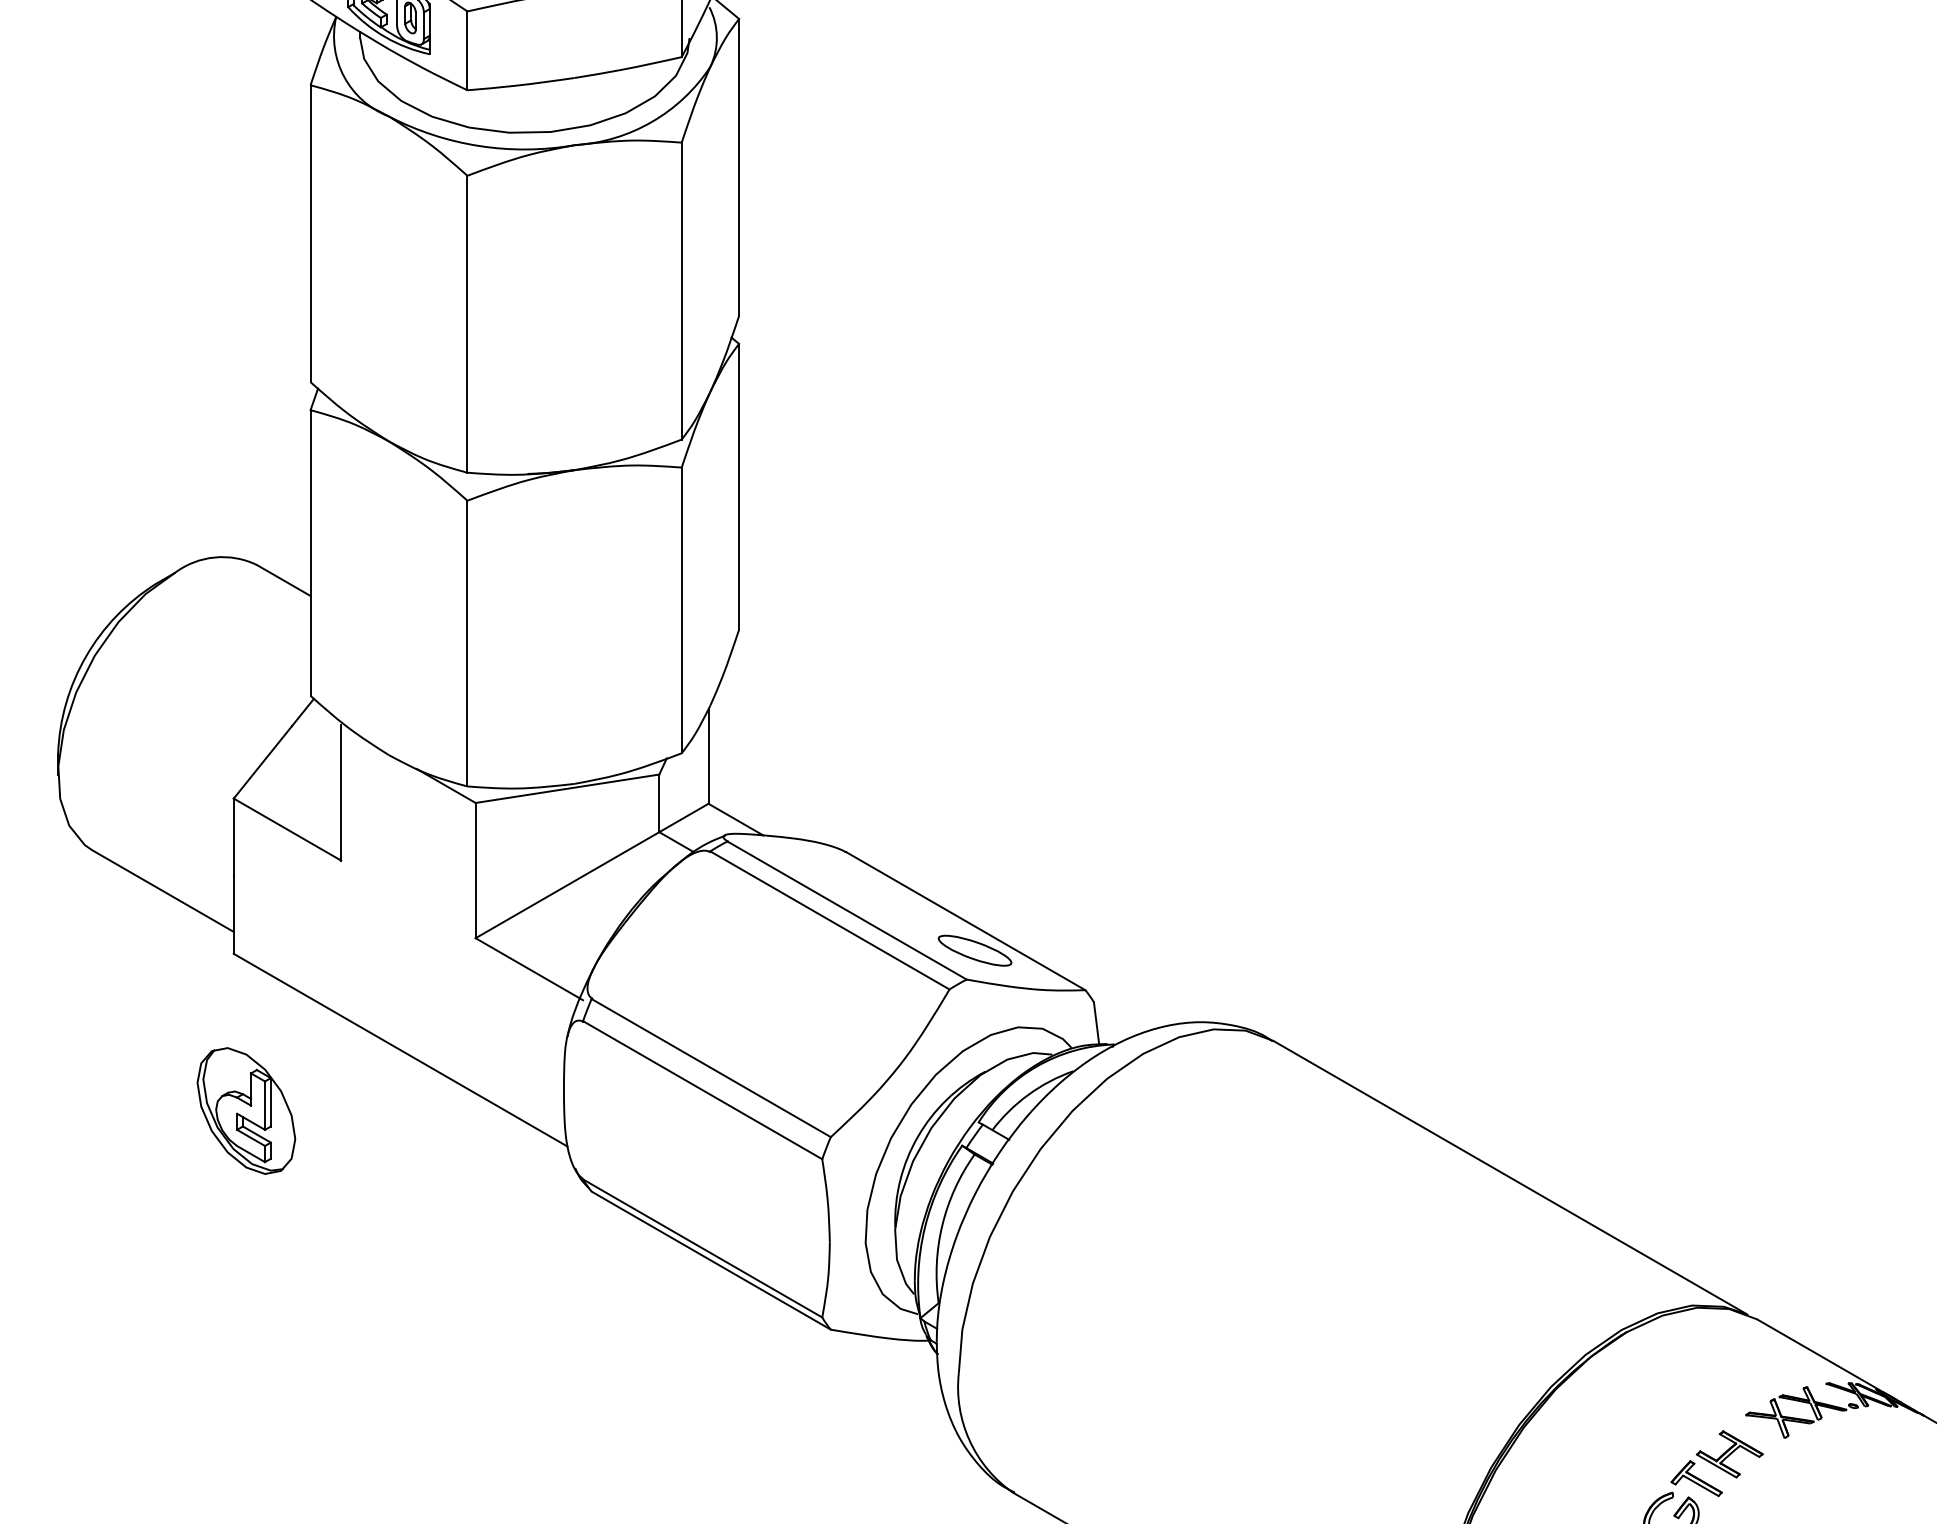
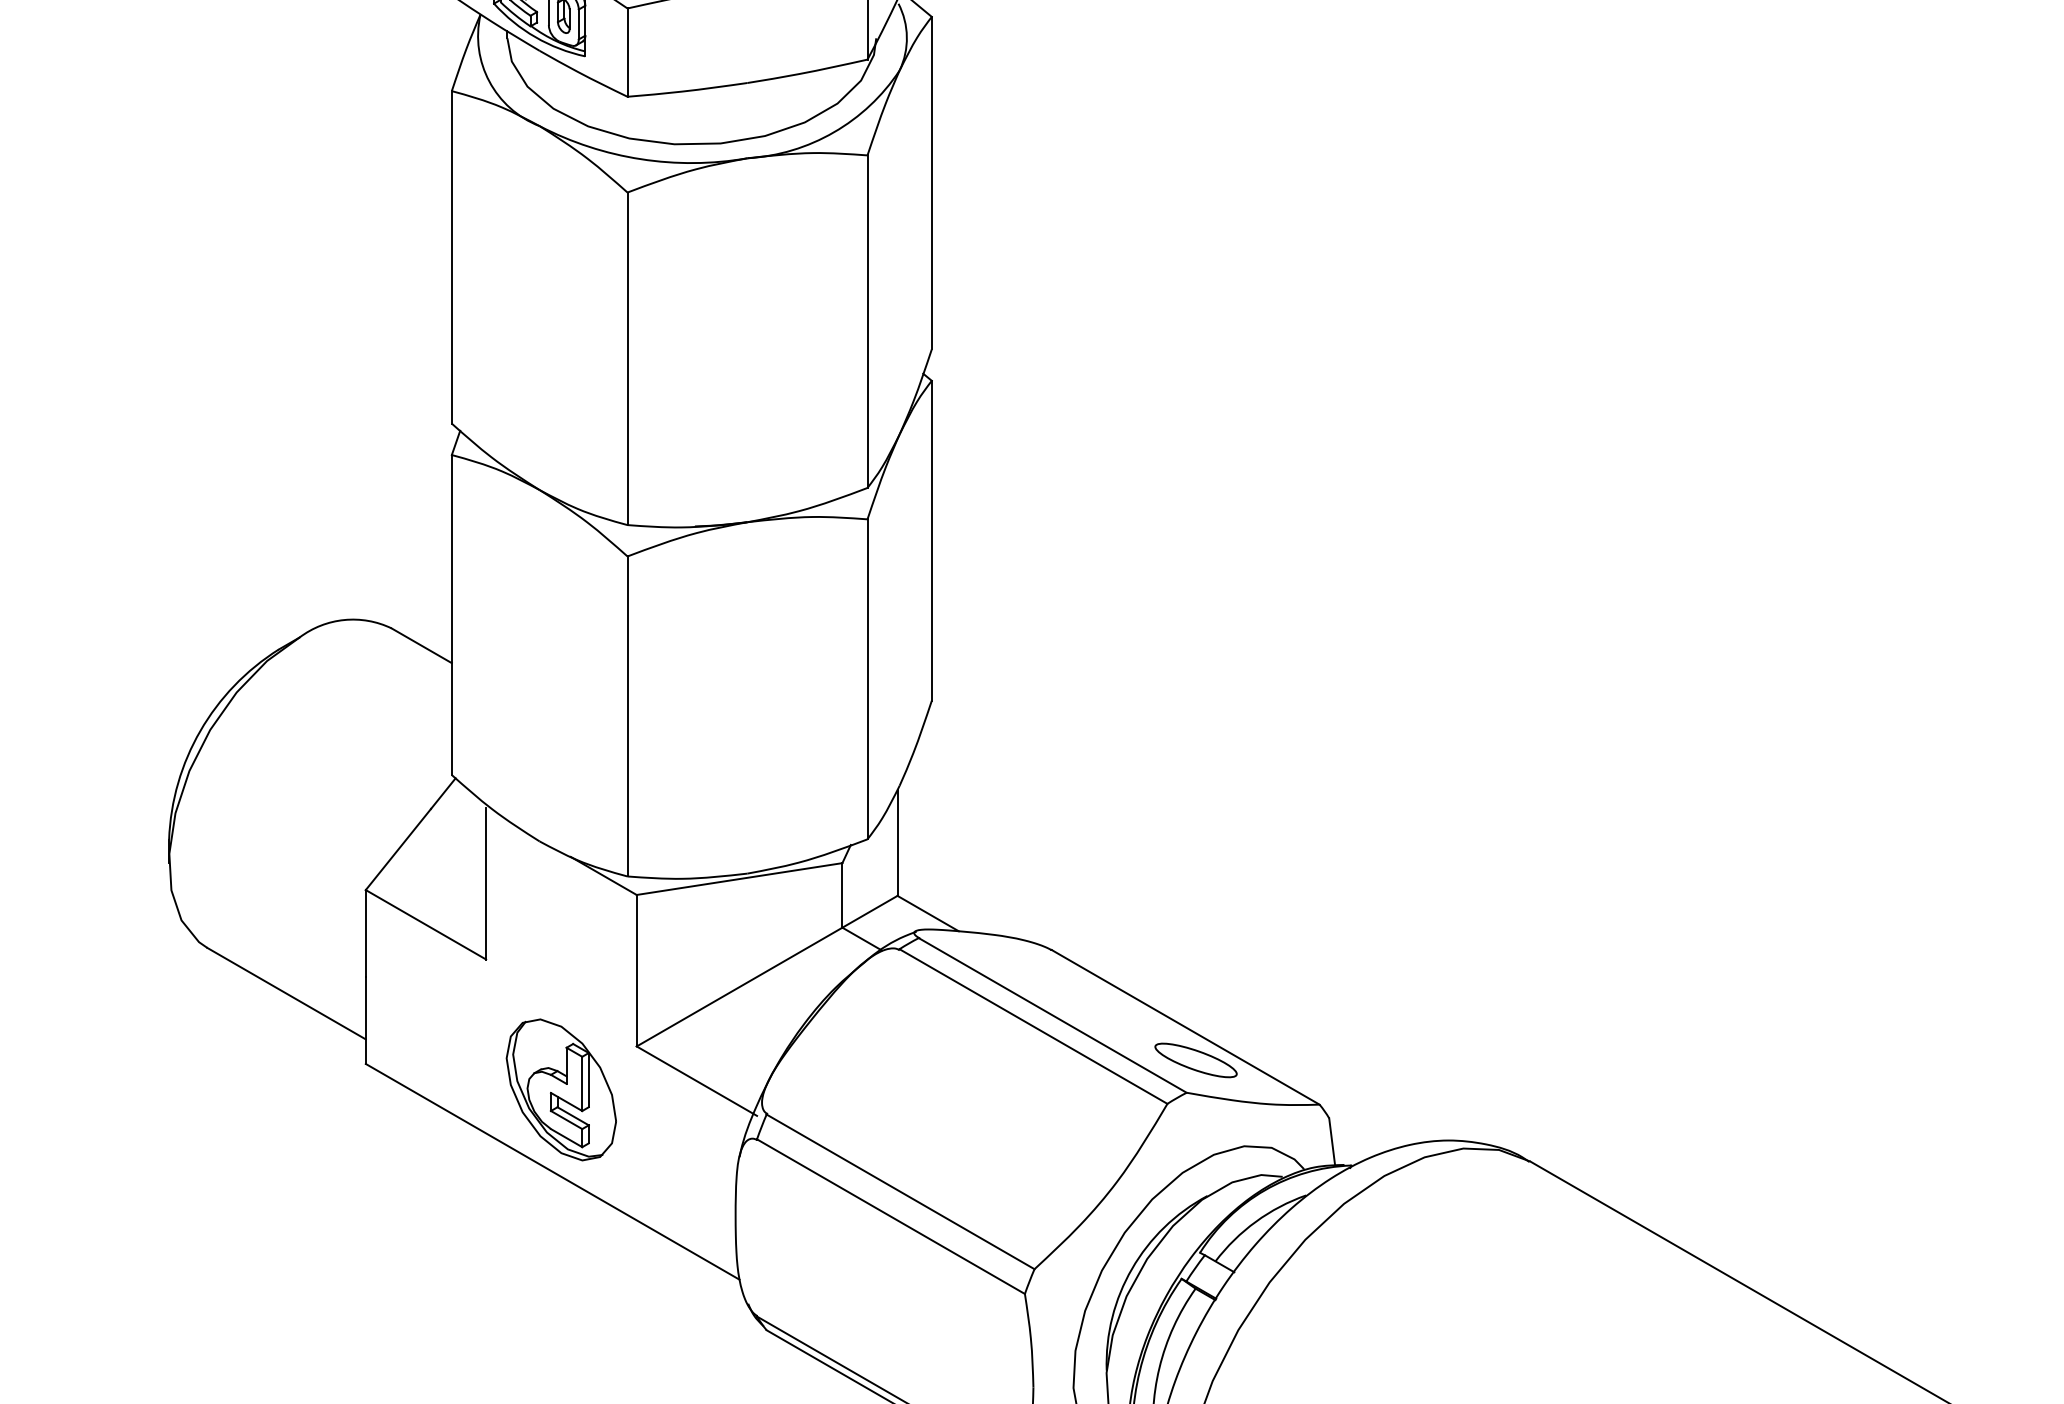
part: (246, 1110) -> (561, 1089), moved

